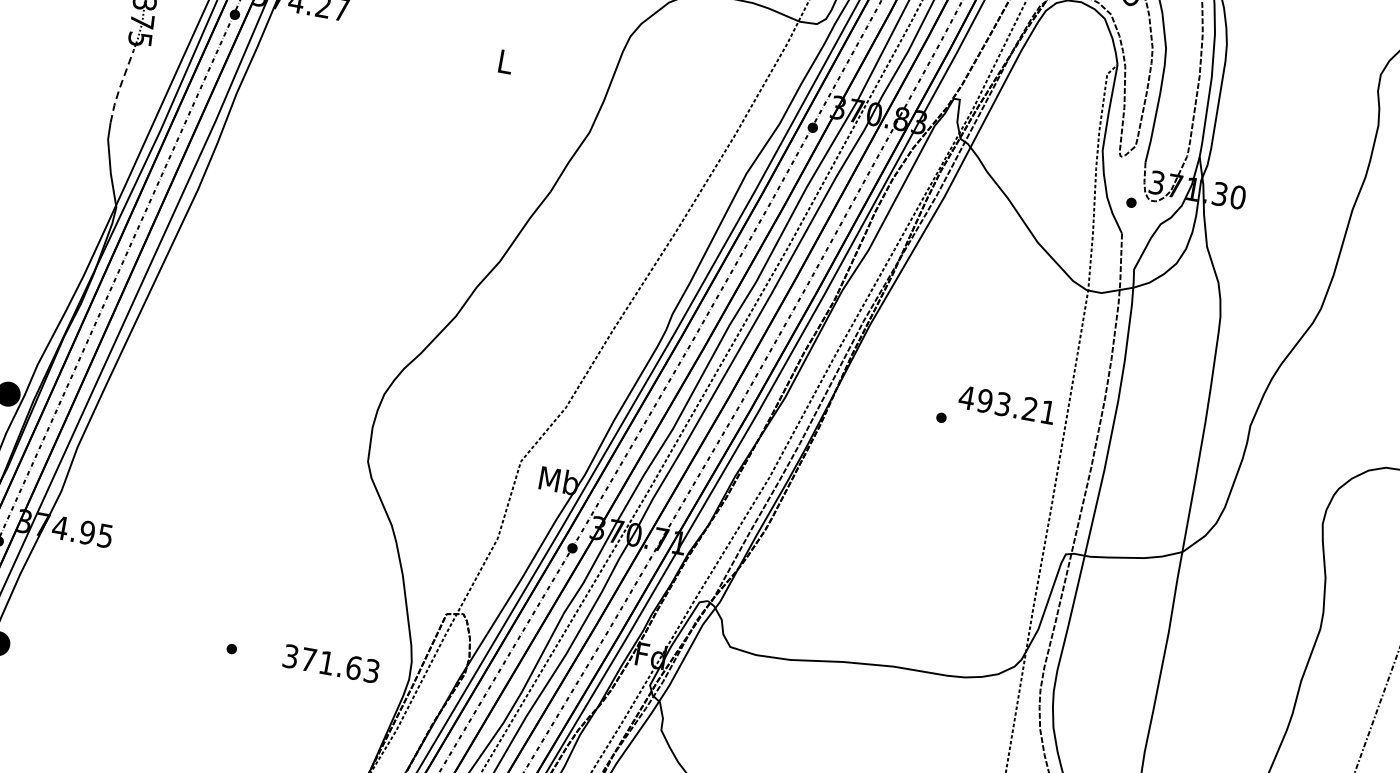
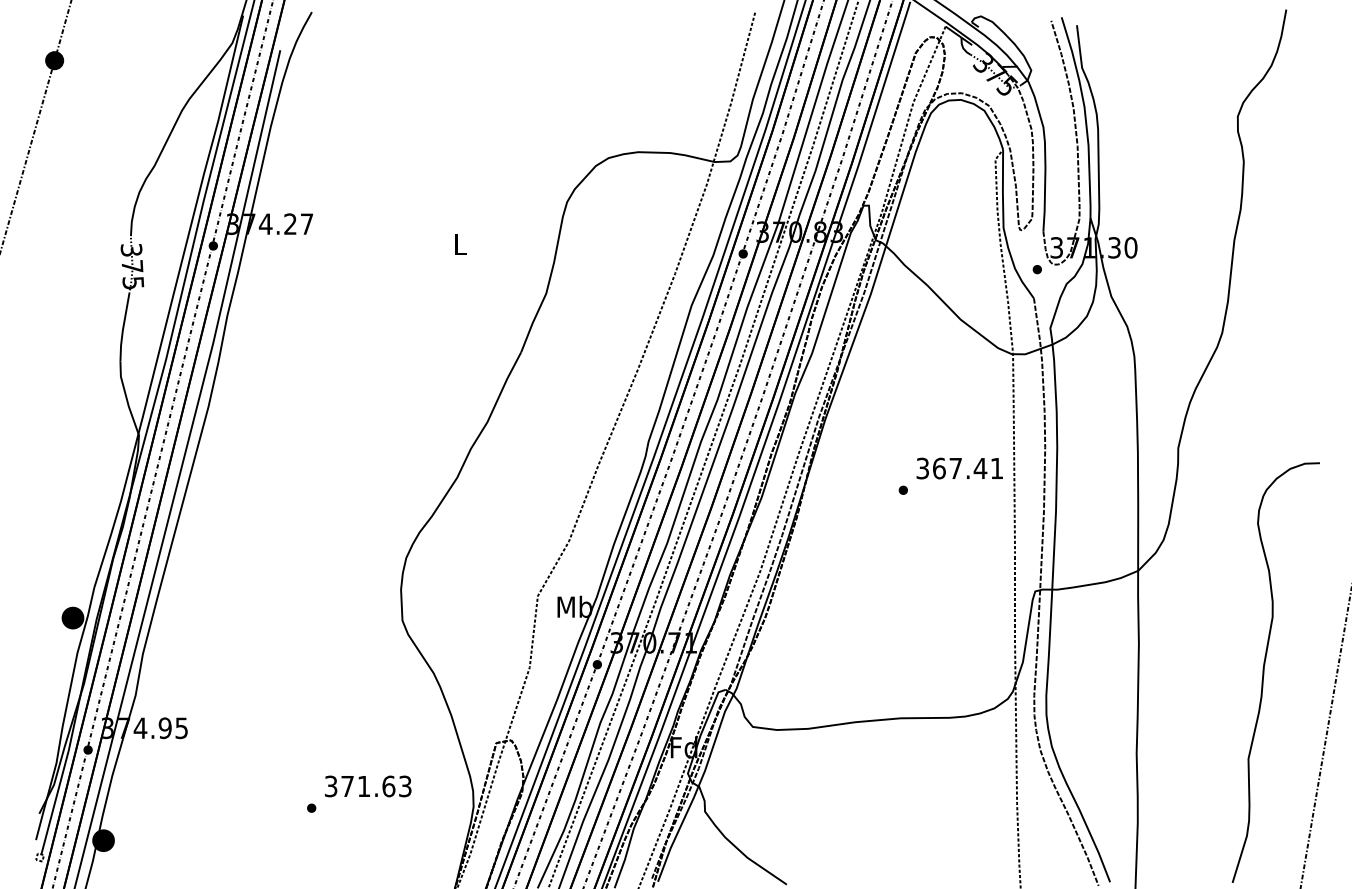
line: (120, 87) -> (123, 328), dashed -> solid
text: (998, 403) -> (951, 468), 493.21 -> 367.41
text: (331, 663) -> (368, 786), moved

